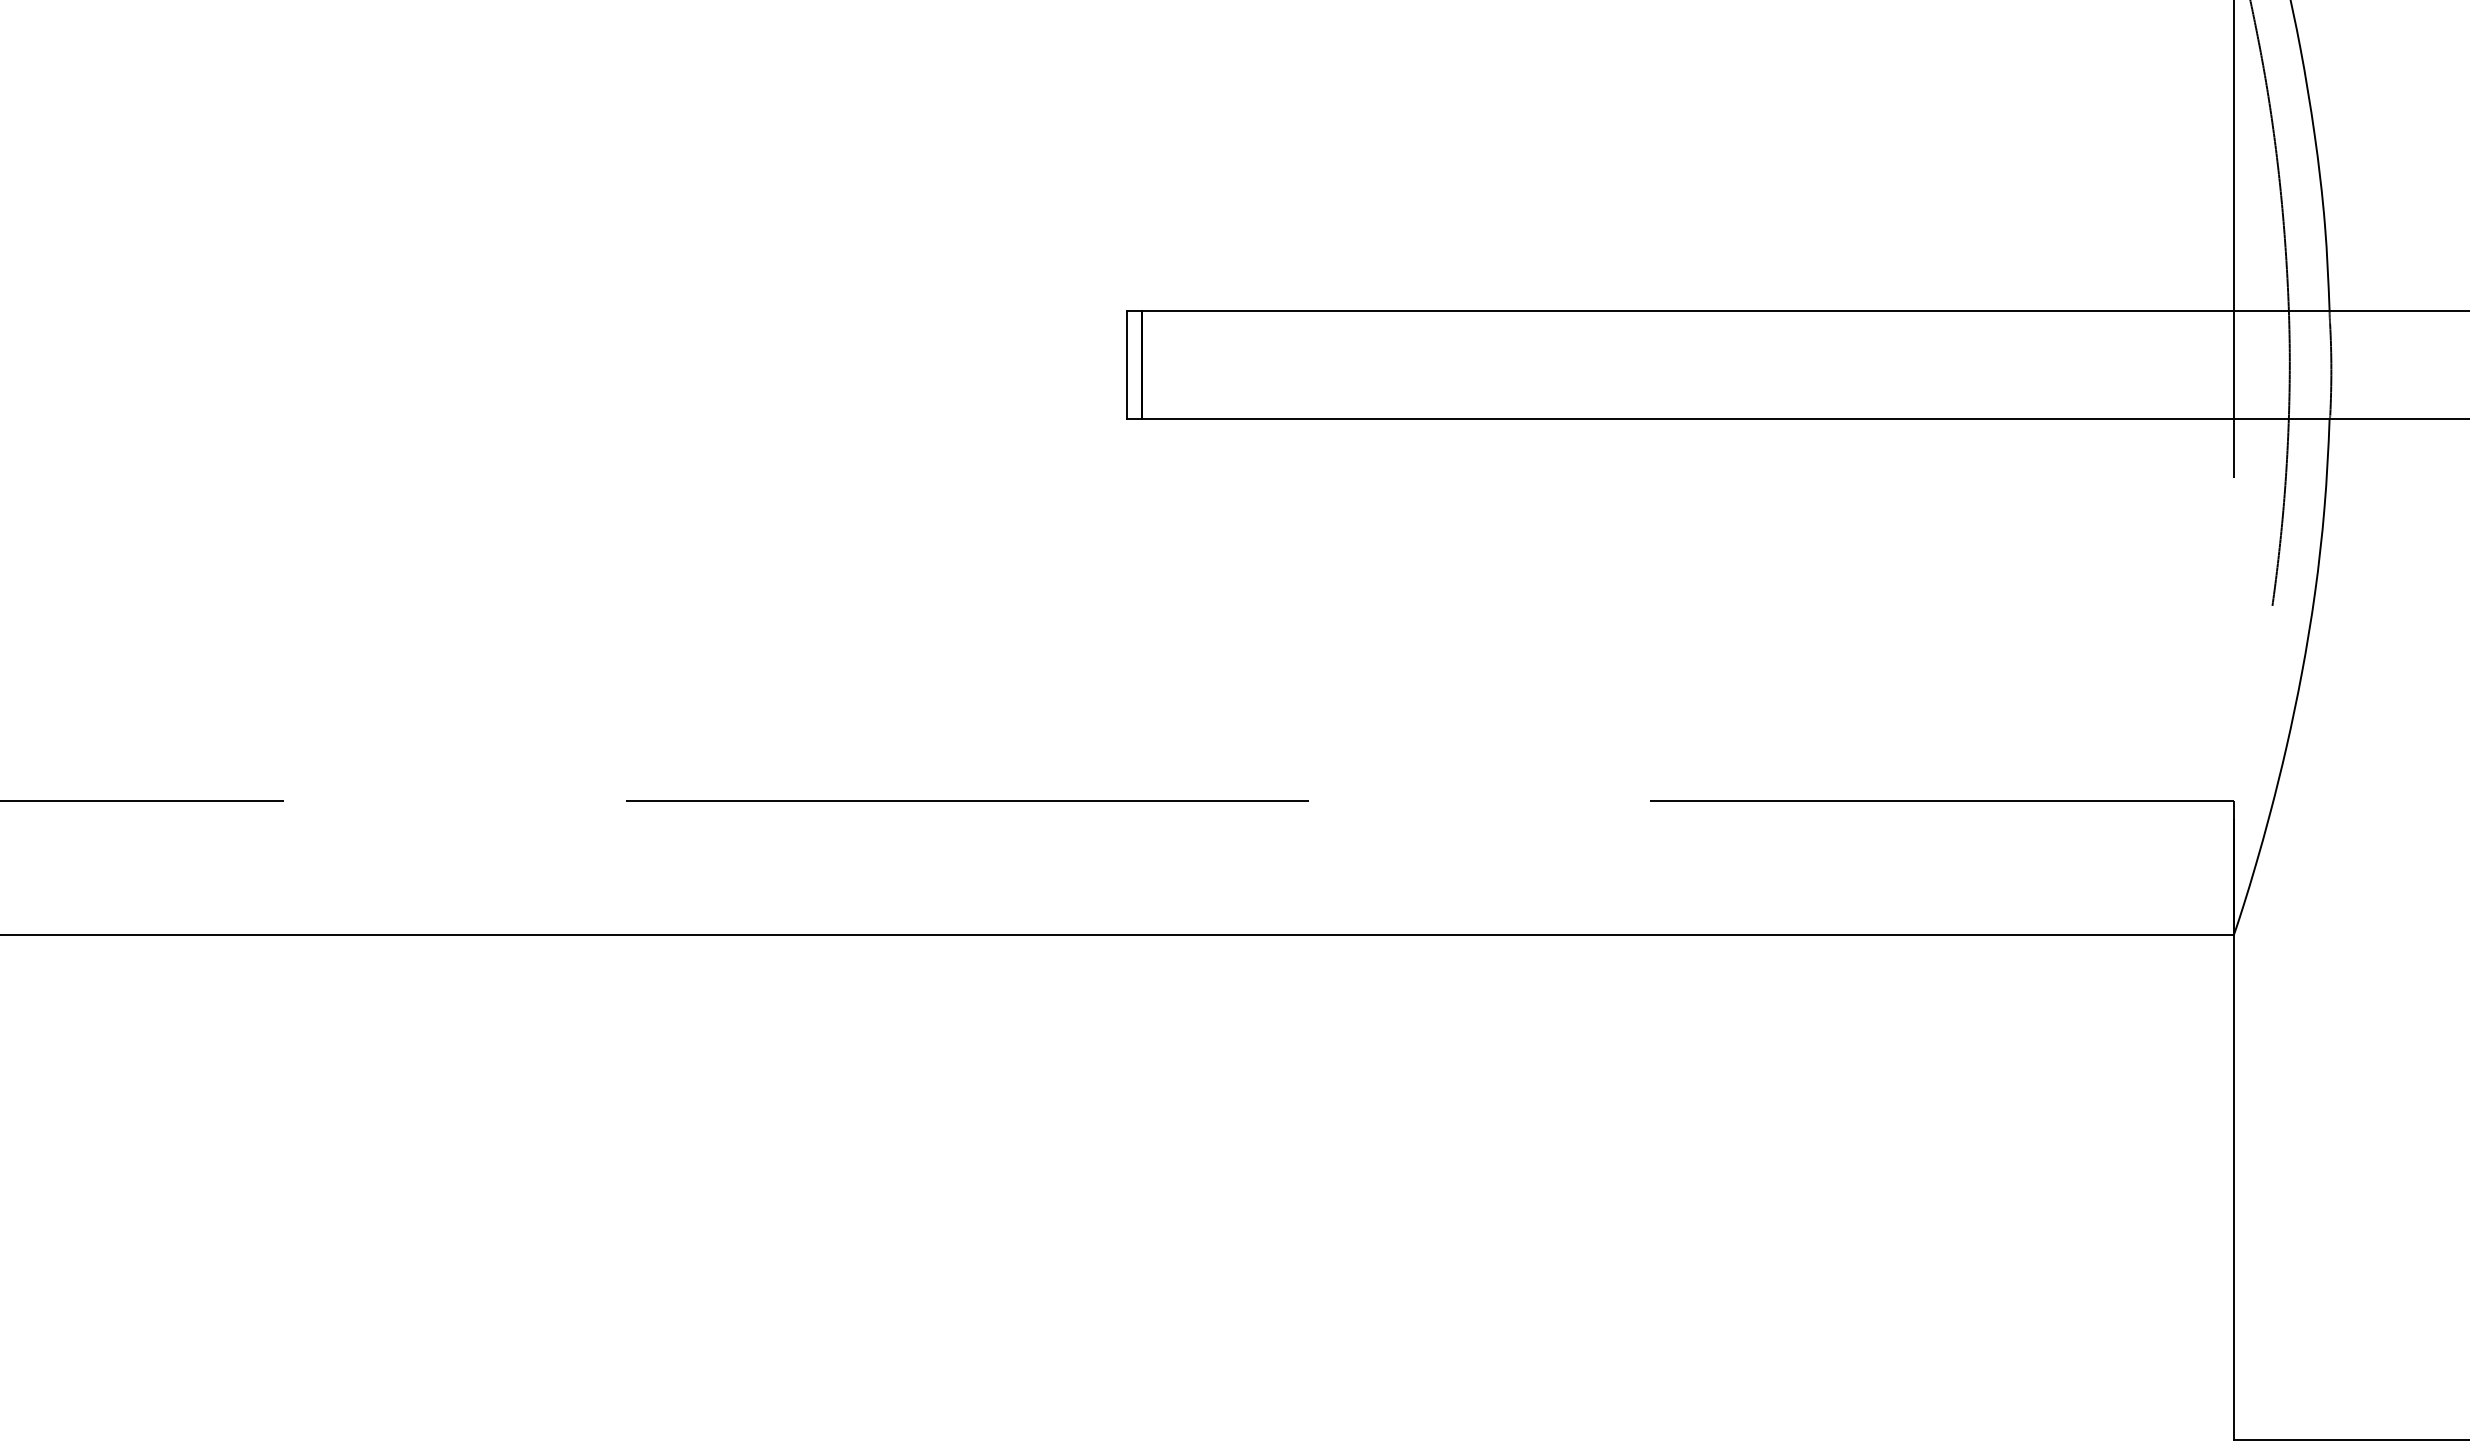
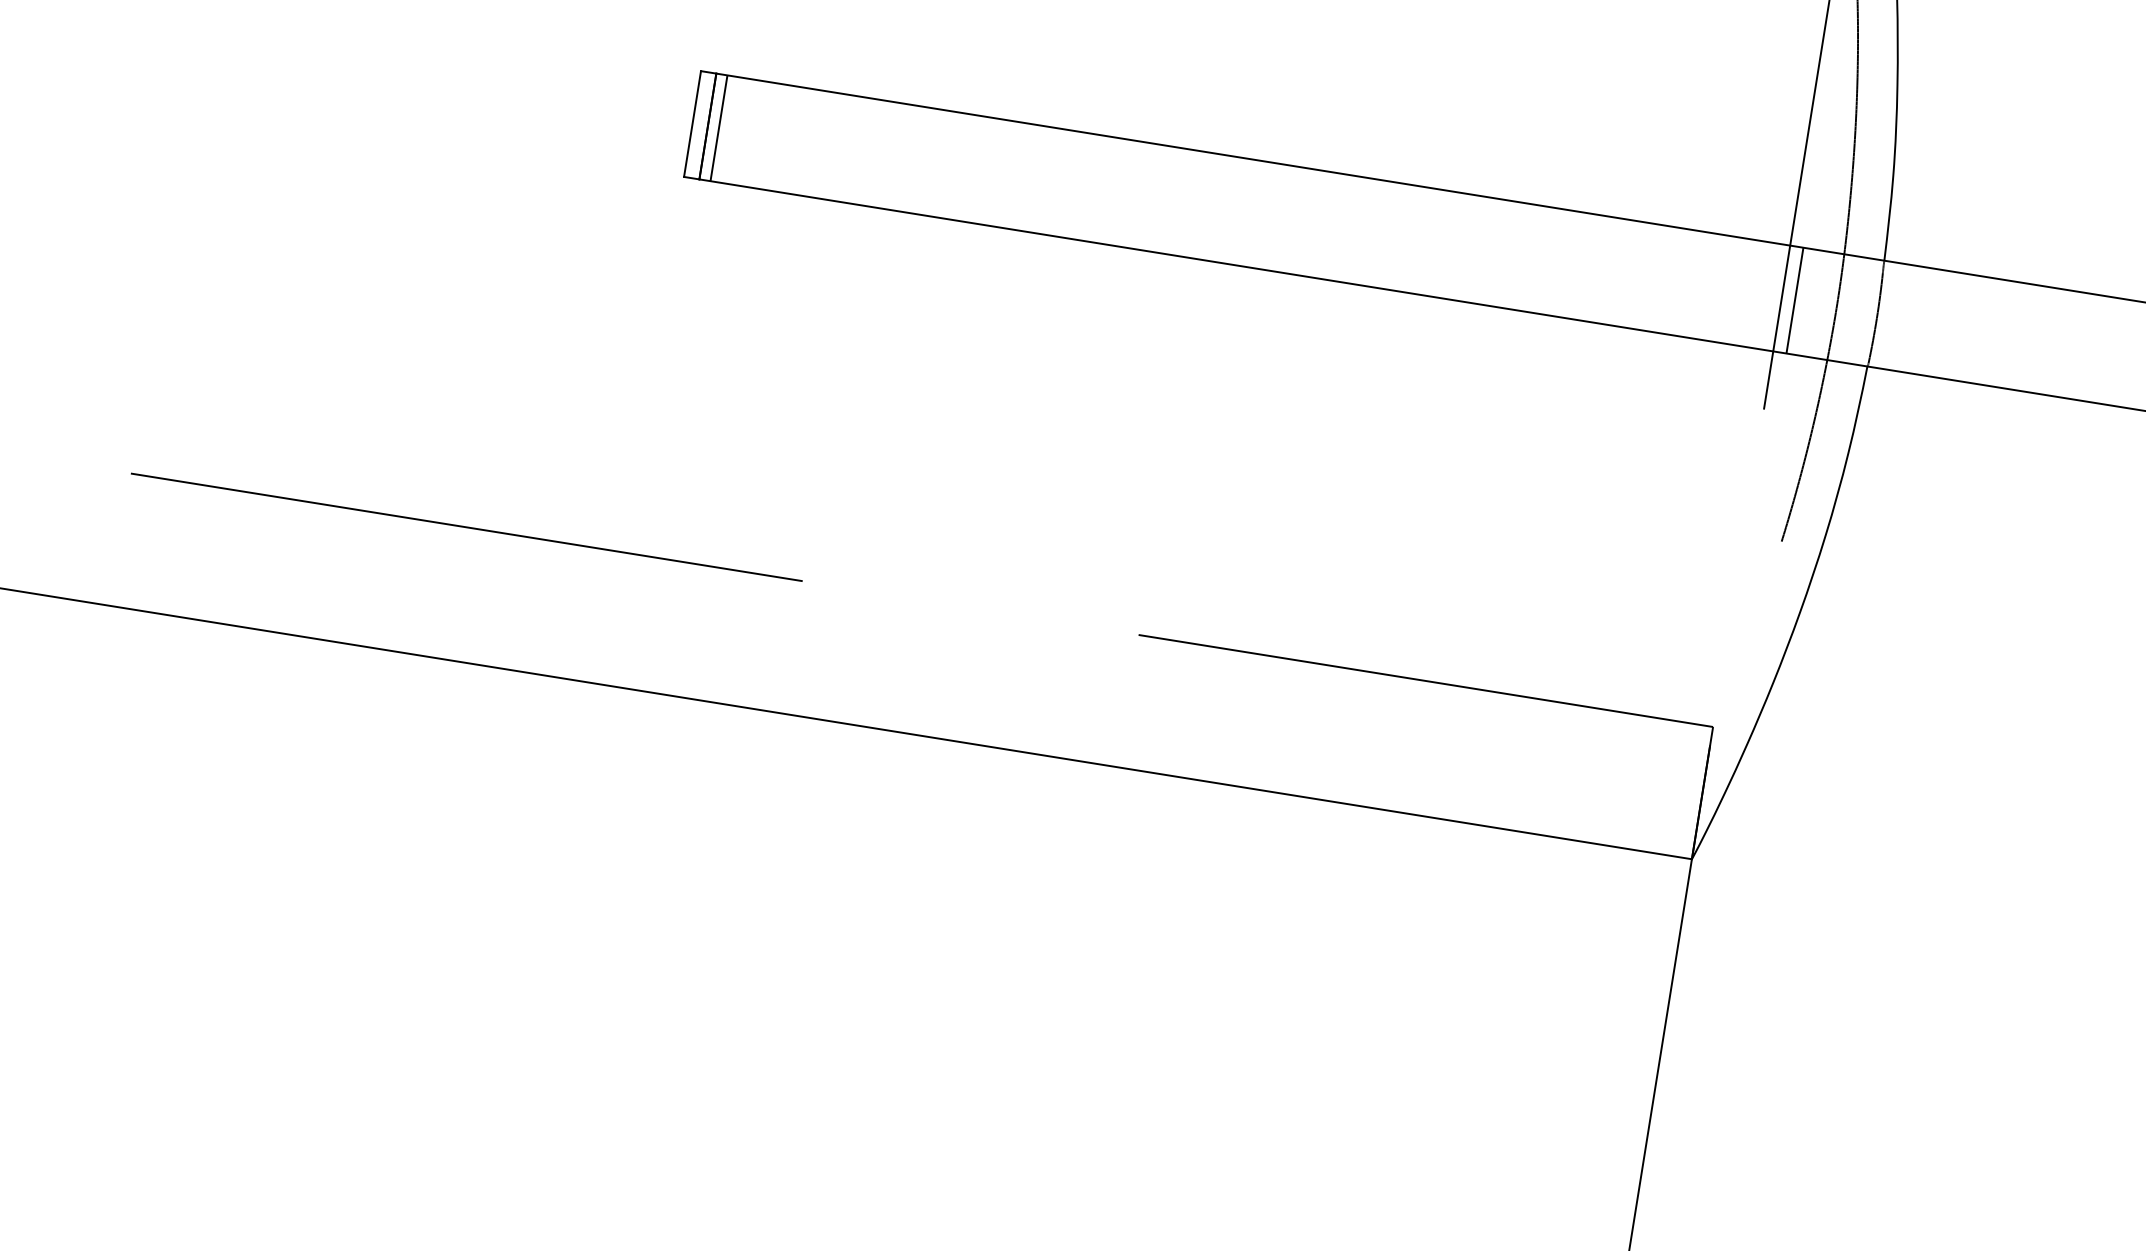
line: (1153, 364) -> (718, 127), added
line: (2247, 364) -> (1795, 300), added

